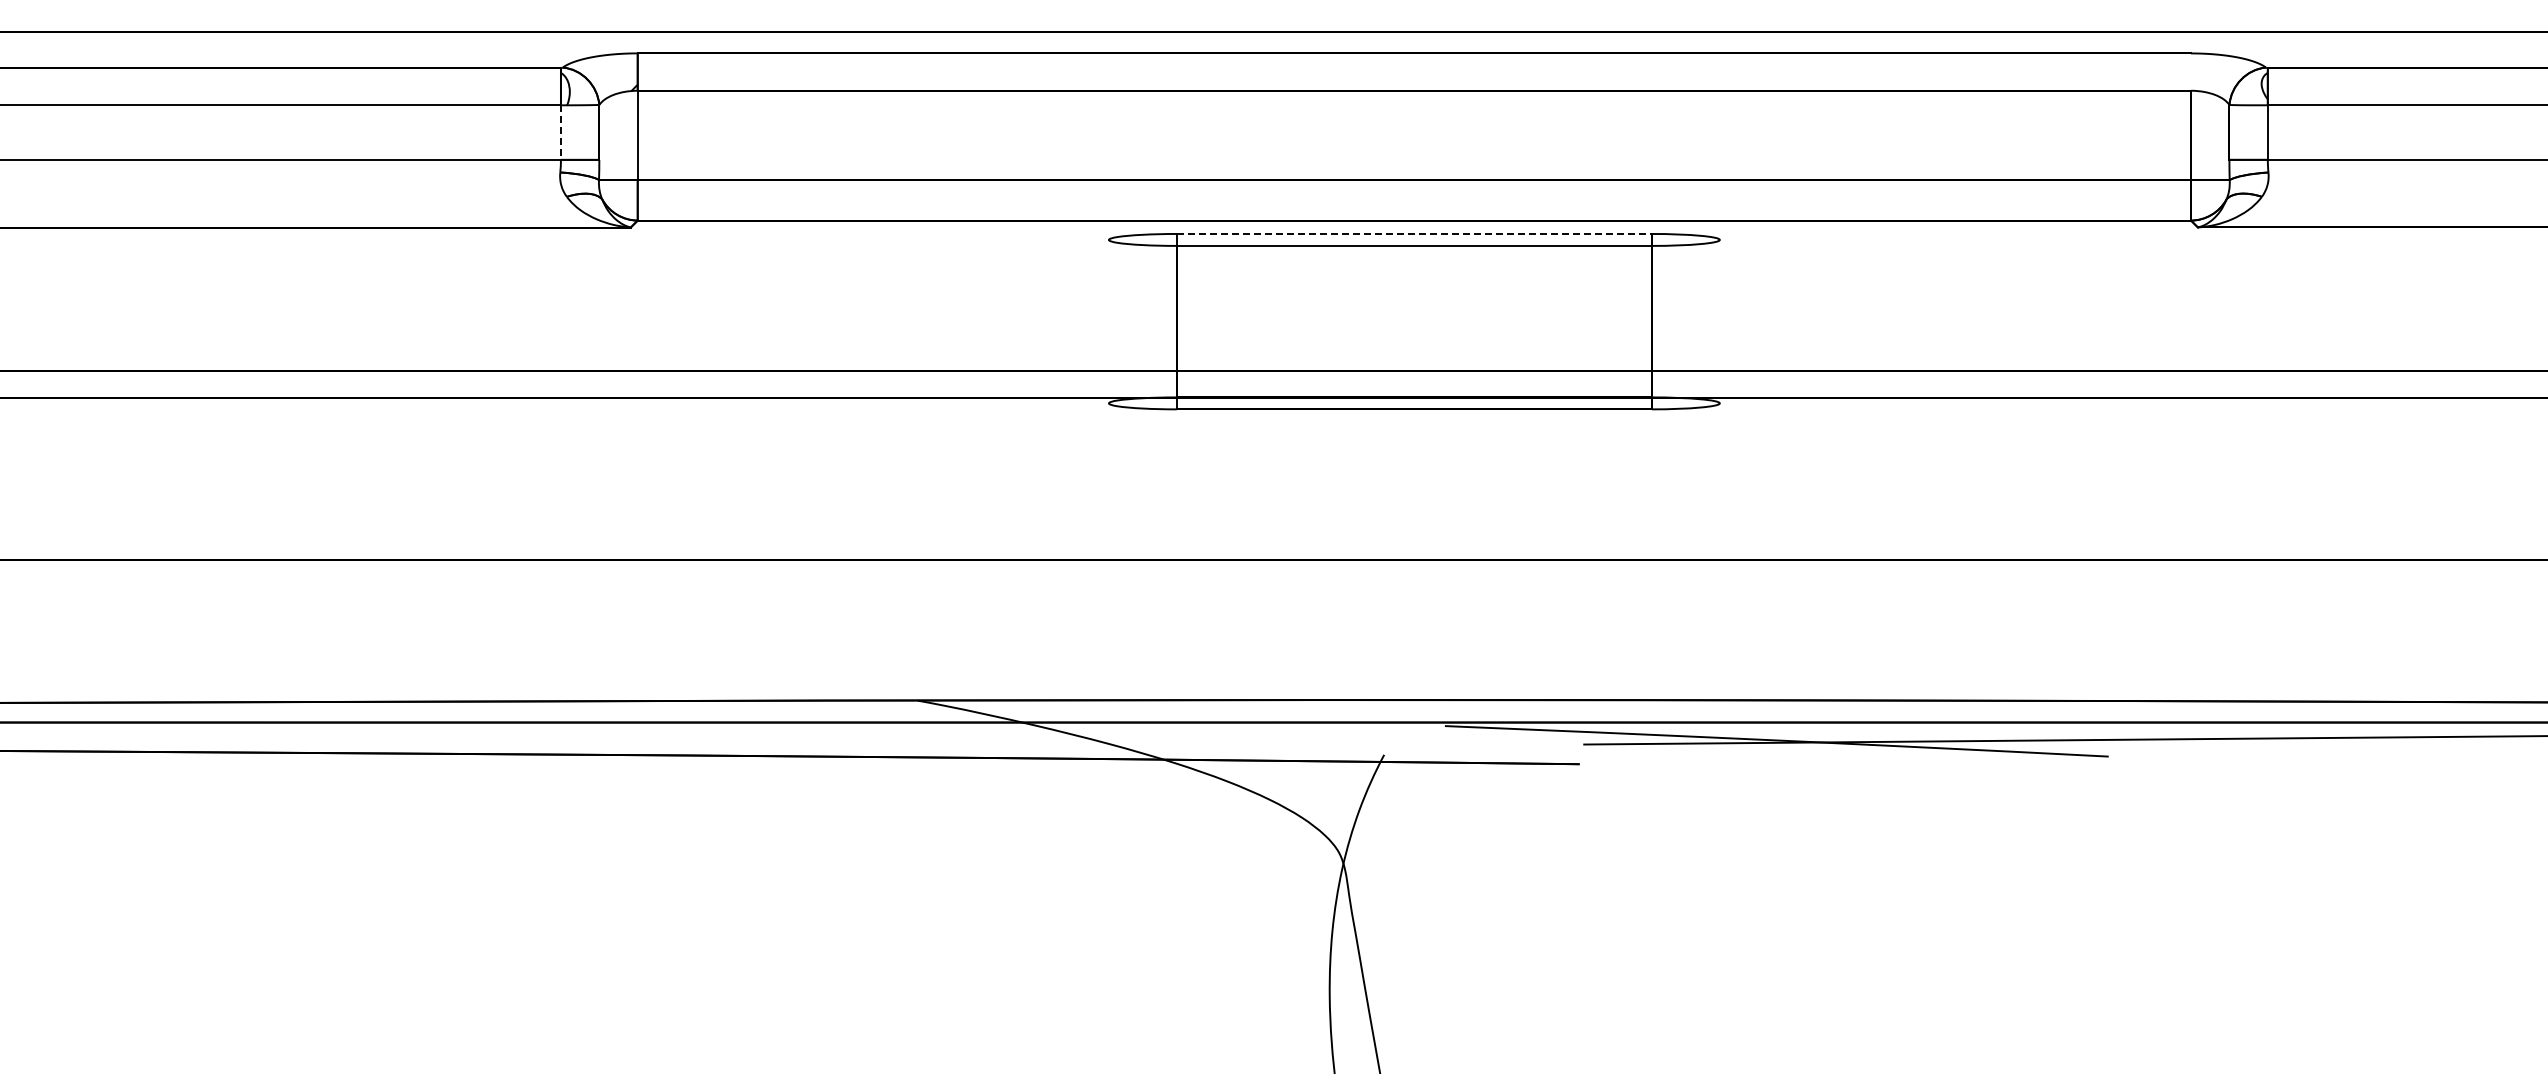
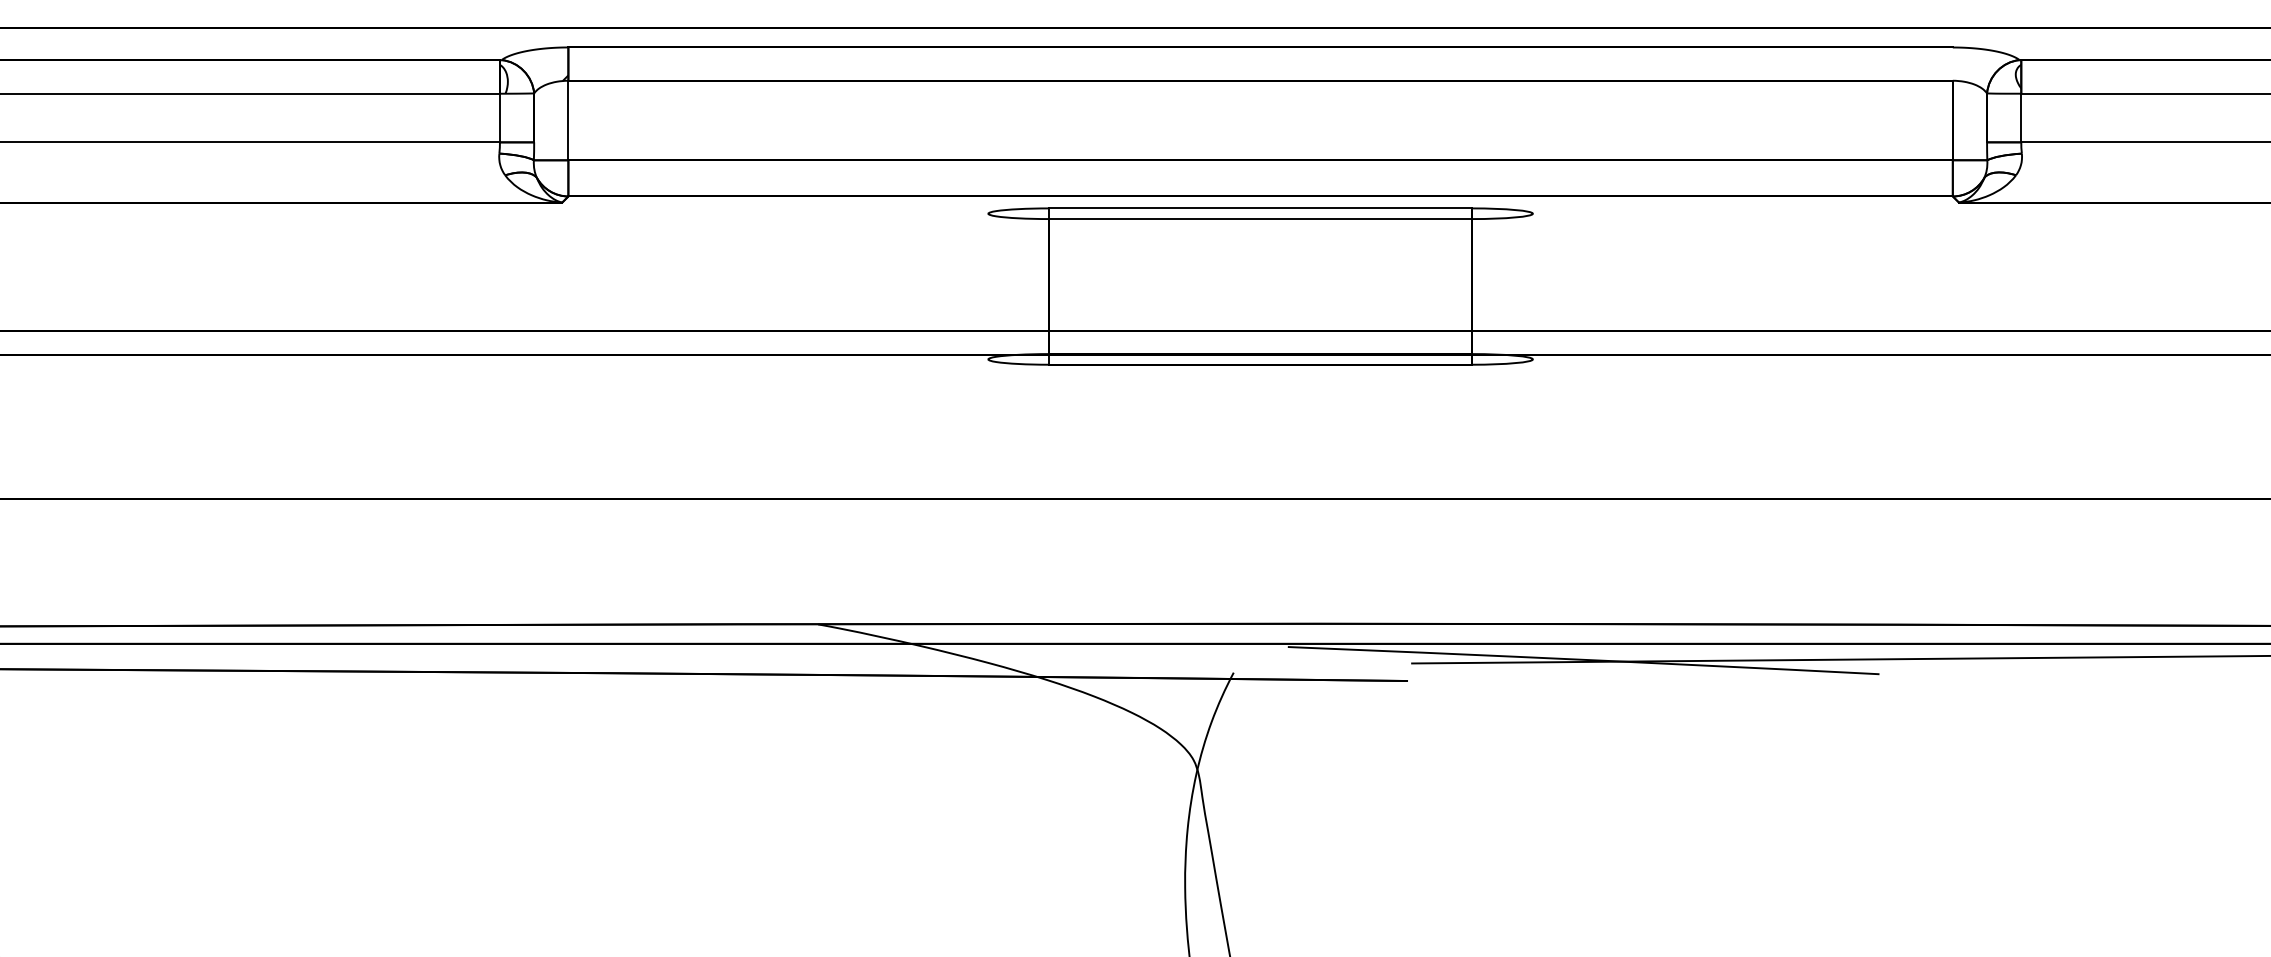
line: (560, 133) -> (499, 118), dashed -> solid
line: (1414, 233) -> (1260, 207), dashed -> solid

